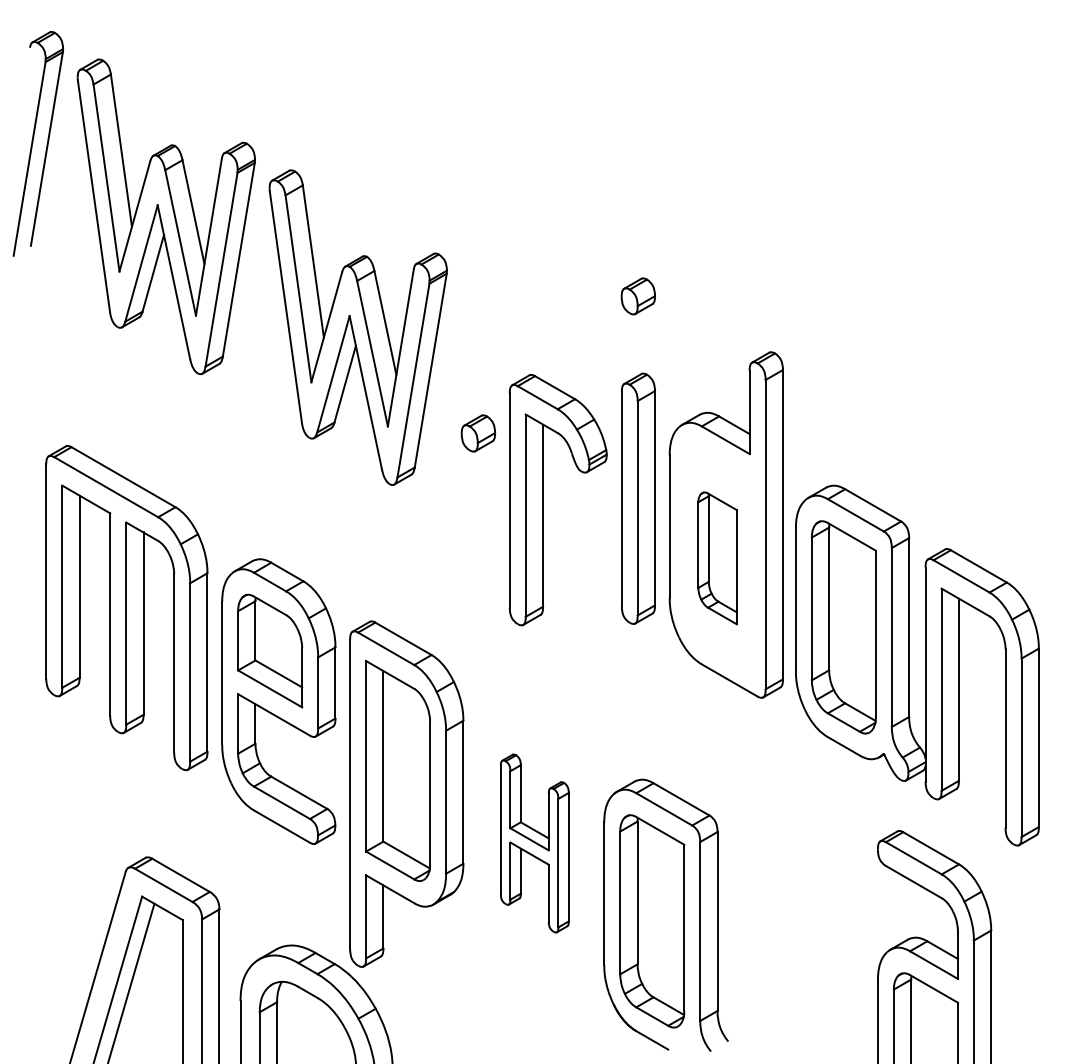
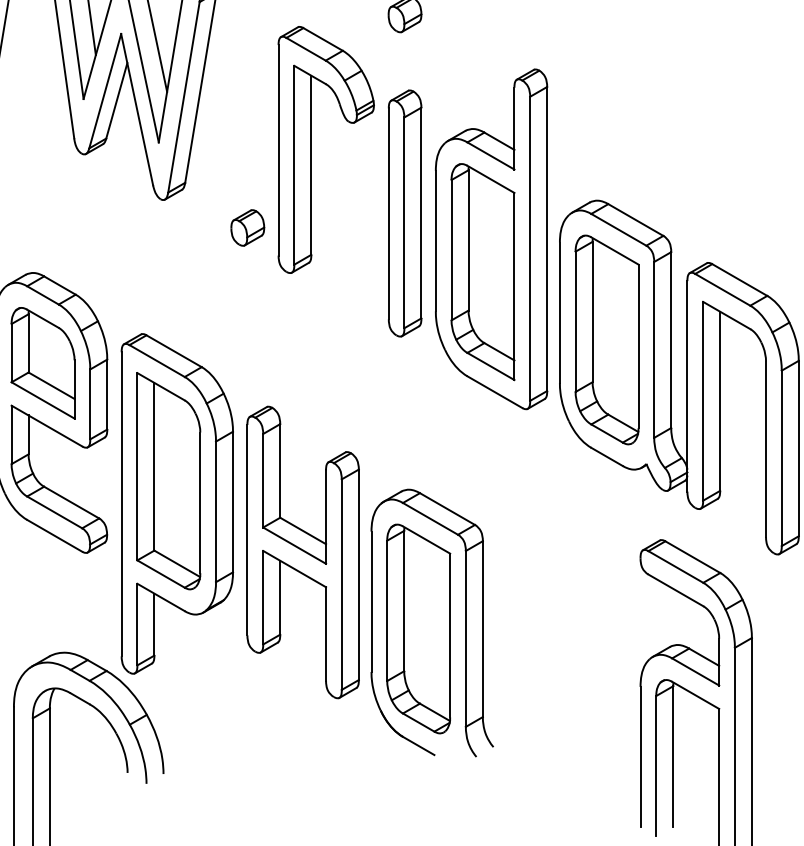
part: (478, 433) -> (247, 228), moved
part: (543, 500) -> (311, 150), moved
part: (717, 558) -> (482, 272), size x1.67
part: (534, 843) -> (302, 552), size x1.67

